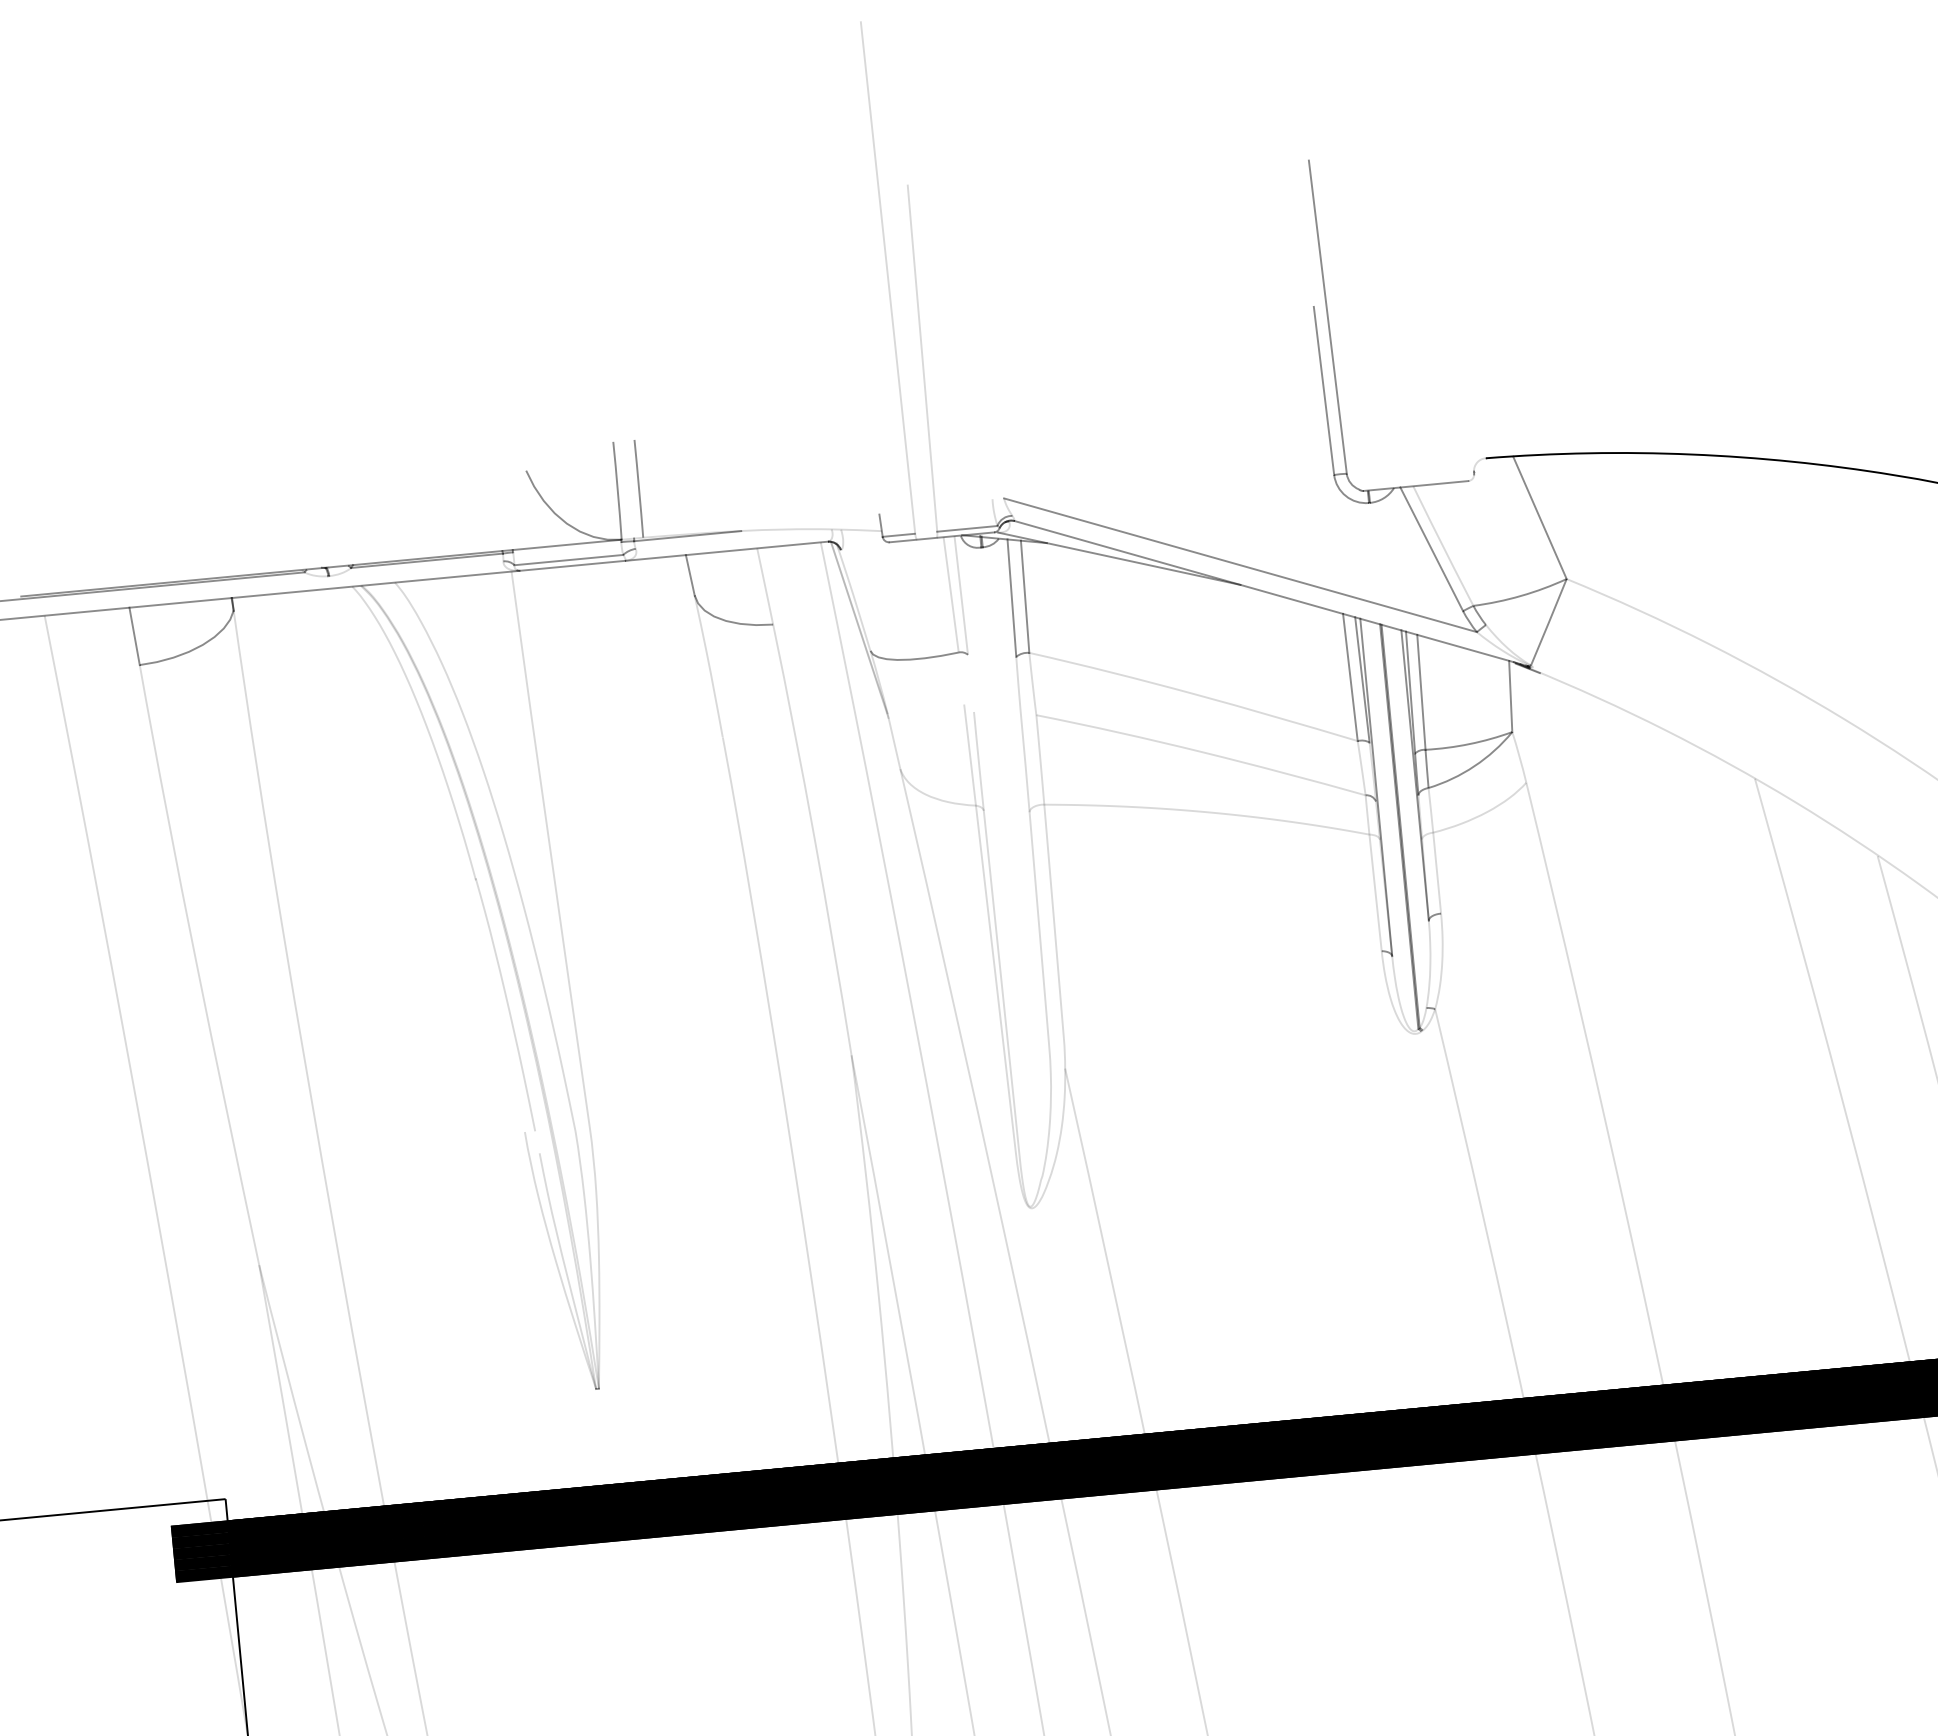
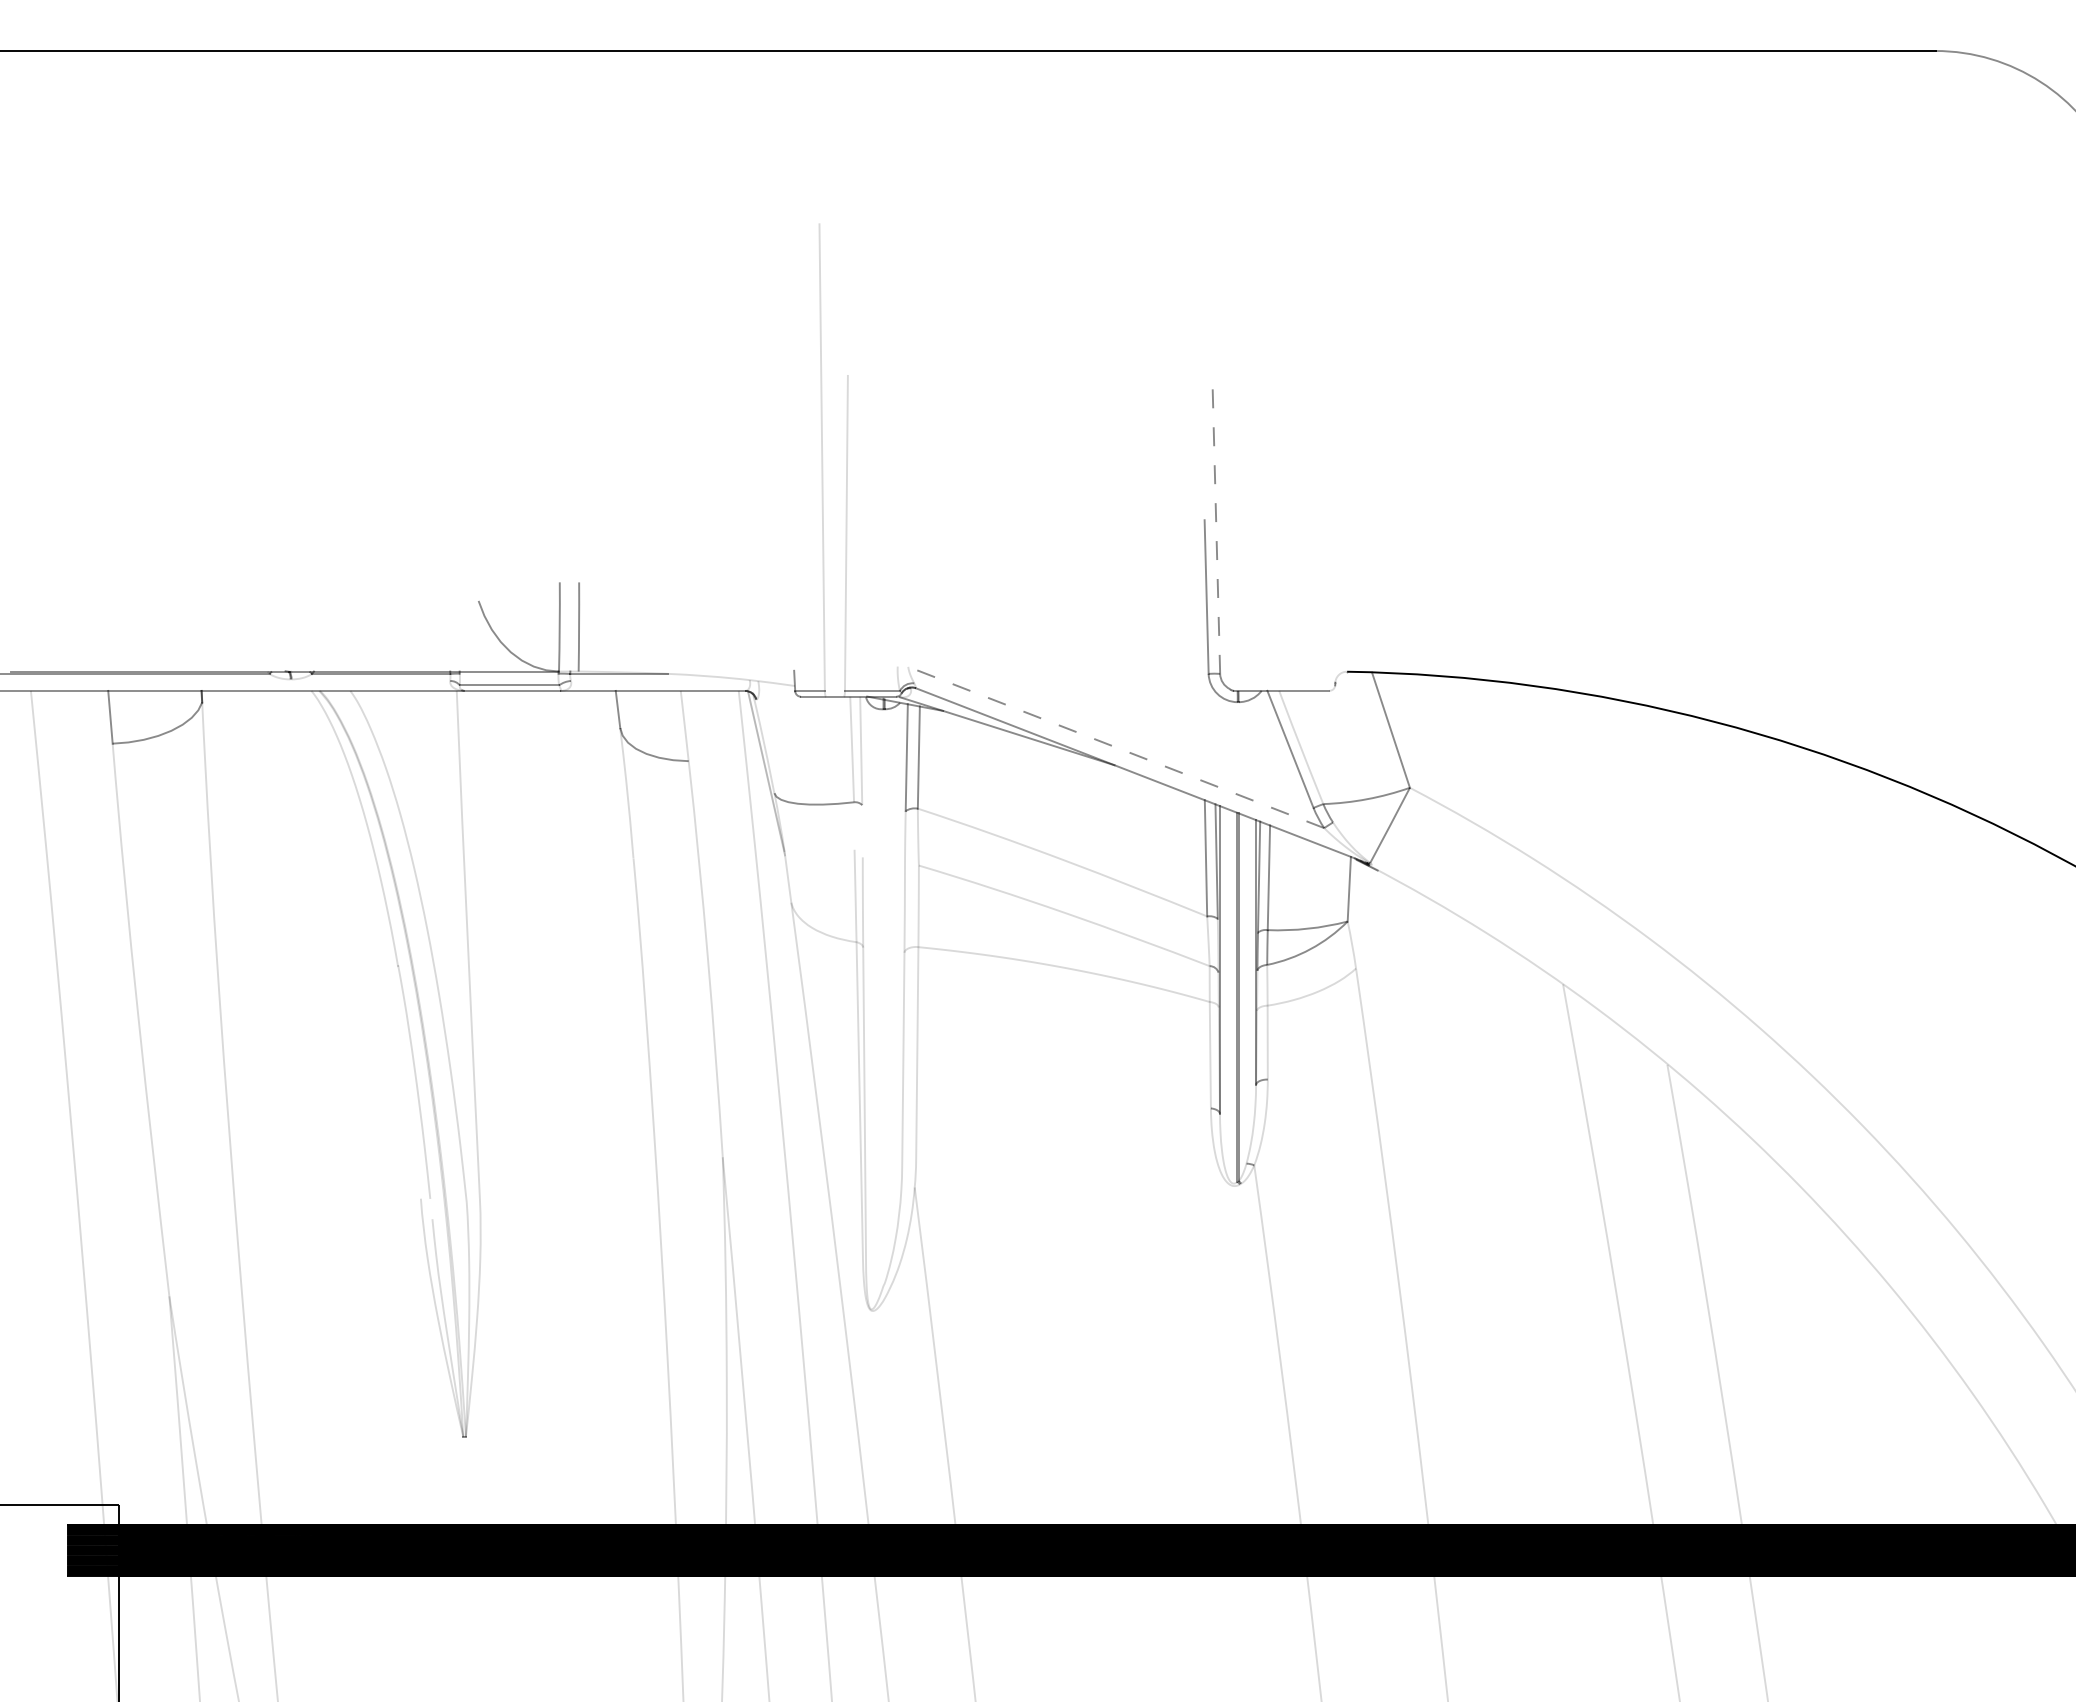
line: (1327, 316) -> (1216, 530), solid -> dashed
line: (1239, 565) -> (1115, 747), solid -> dashed

